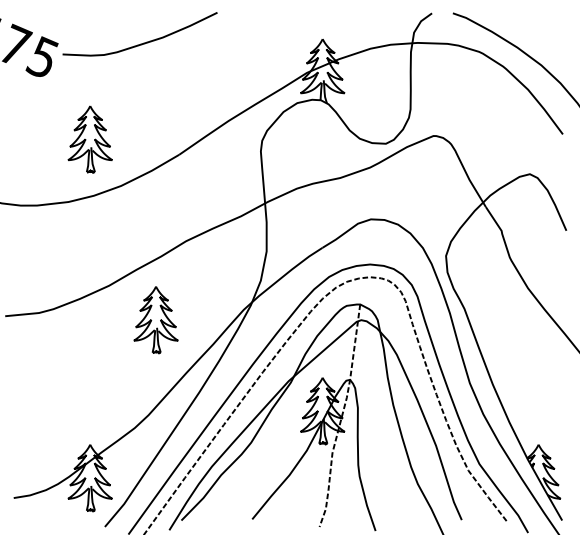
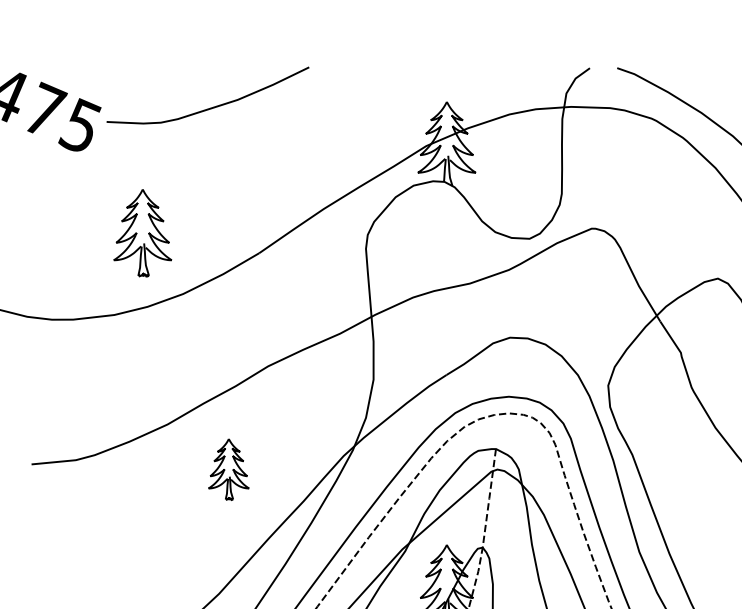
part: (155, 320) -> (228, 469), size x0.7

